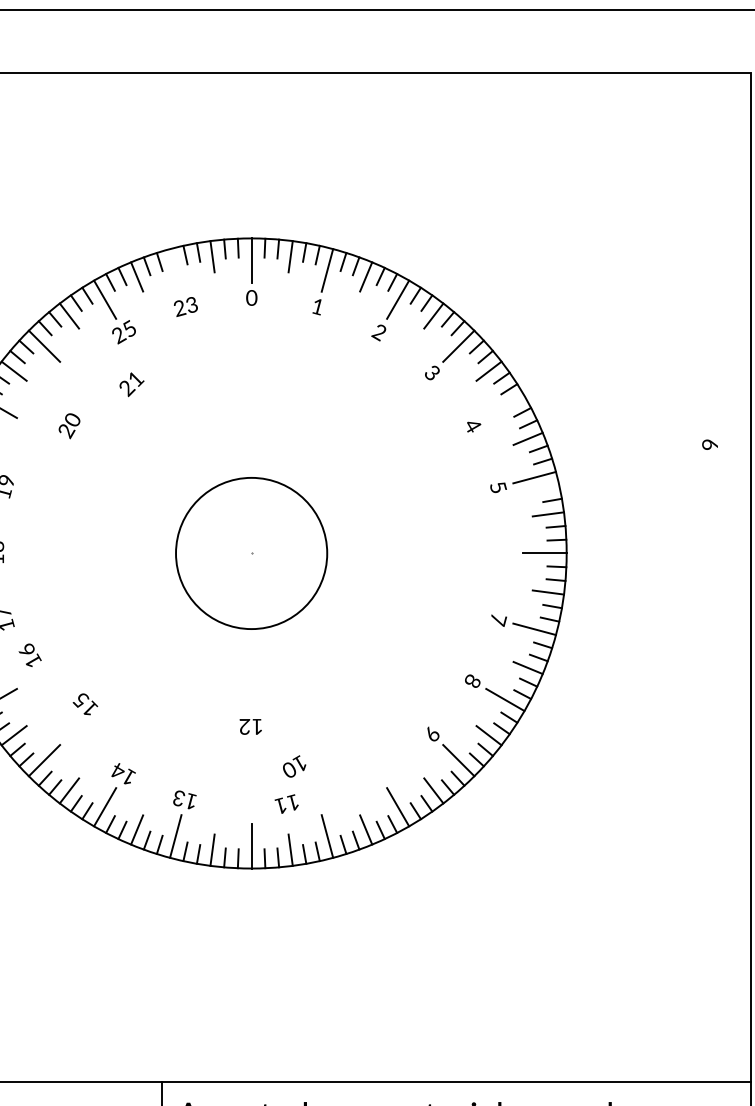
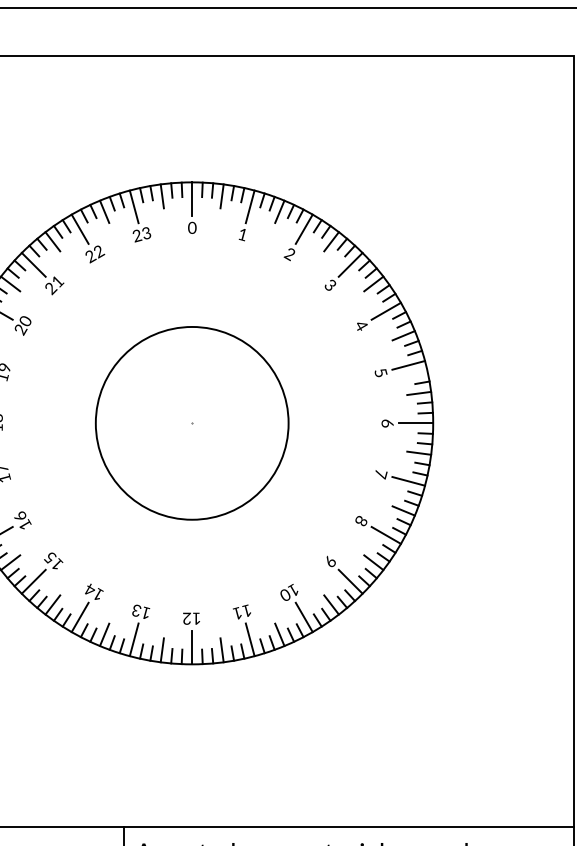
line: (175, 270) -> (133, 206), added
text: (130, 329) -> (99, 252), 25 -> 22
text: (131, 384) -> (54, 285), moved
line: (505, 406) -> (386, 310), added
text: (69, 426) -> (23, 326), moved
text: (709, 444) -> (387, 423), moved
circle: (251, 553) -> (192, 423), size x1.67
text: (29, 654) -> (22, 519), moved
text: (85, 704) -> (53, 561), moved
text: (250, 726) -> (191, 618), moved
text: (294, 766) -> (289, 592), moved
text: (286, 803) -> (241, 611), moved

